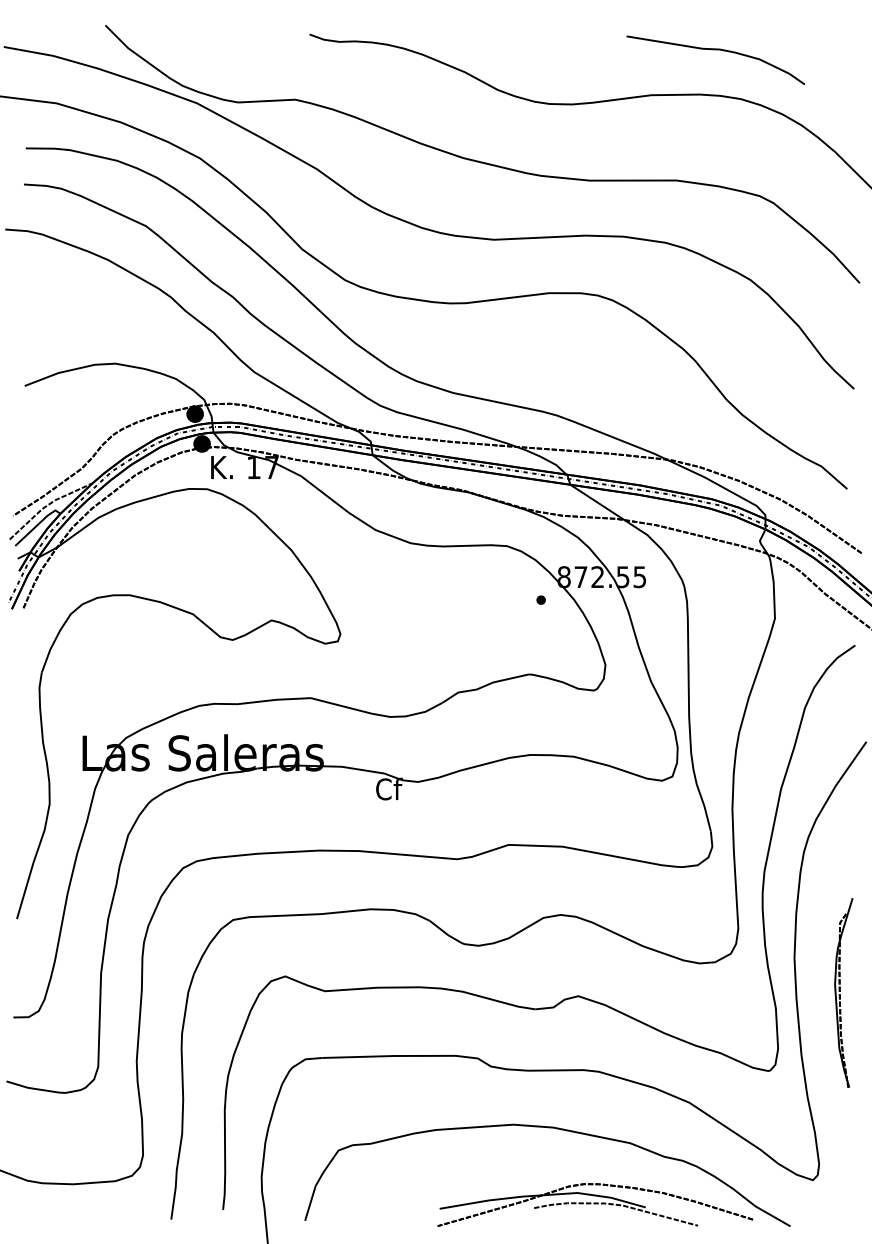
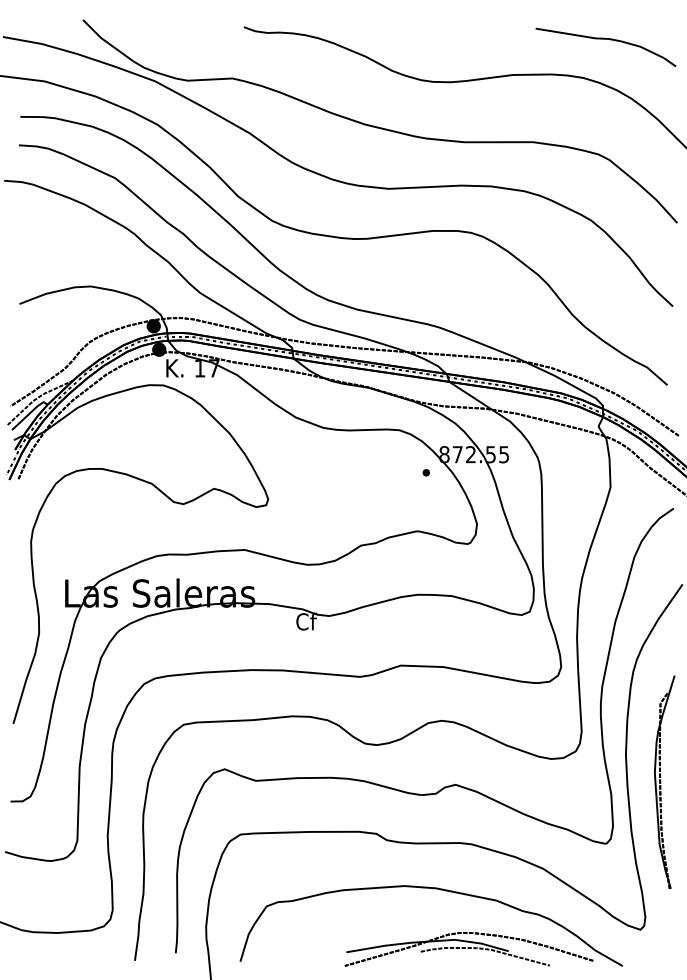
part: (715, 50) -> (605, 39), moved
part: (843, 992) -> (664, 781), size x1.43

